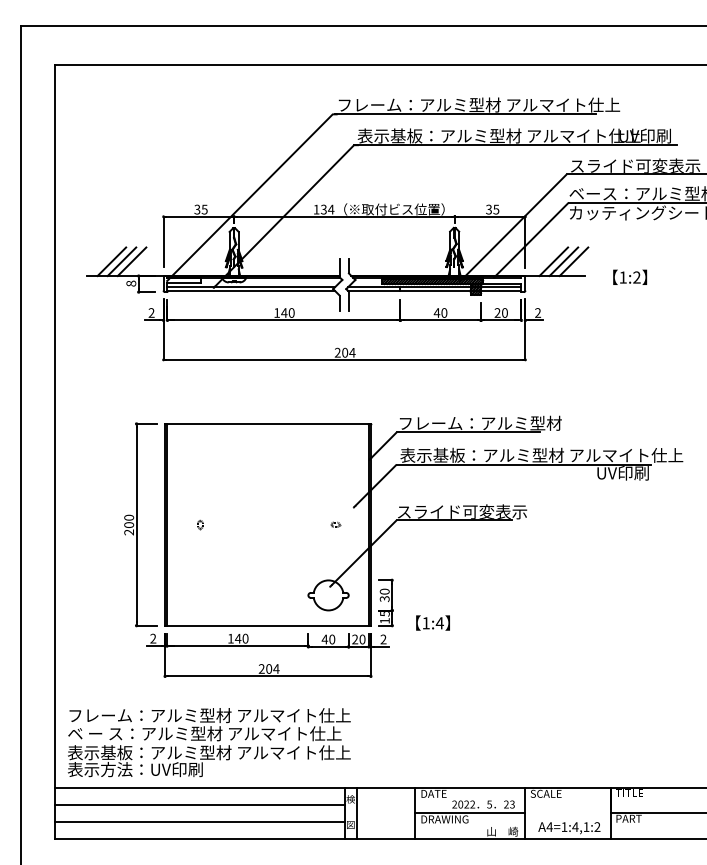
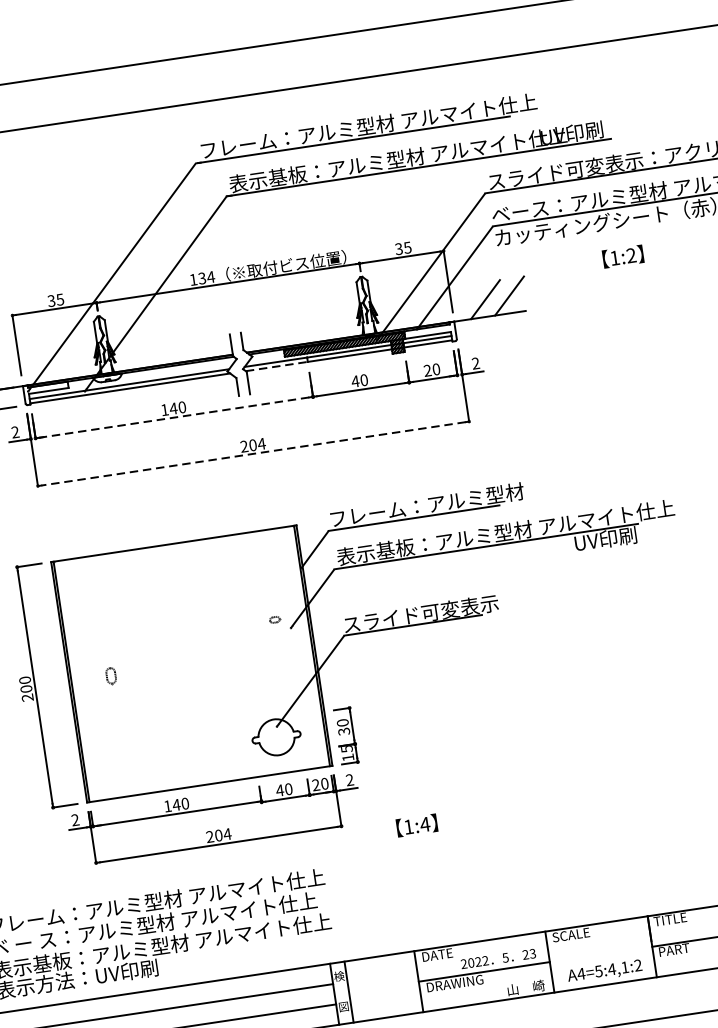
line: (563, 261) -> (497, 297), removed
text: (630, 276) -> (623, 255), moved
line: (374, 291) -> (277, 367), solid -> dashed
line: (283, 320) -> (173, 417), solid -> dashed
line: (344, 359) -> (253, 453), solid -> dashed
part: (200, 524) -> (111, 675), size x1.6
part: (335, 524) -> (274, 619), moved
text: (432, 622) -> (416, 824), moved
text: (564, 827) -> (598, 971), A4=1:4,1:2 -> A4=5:4,1:2

